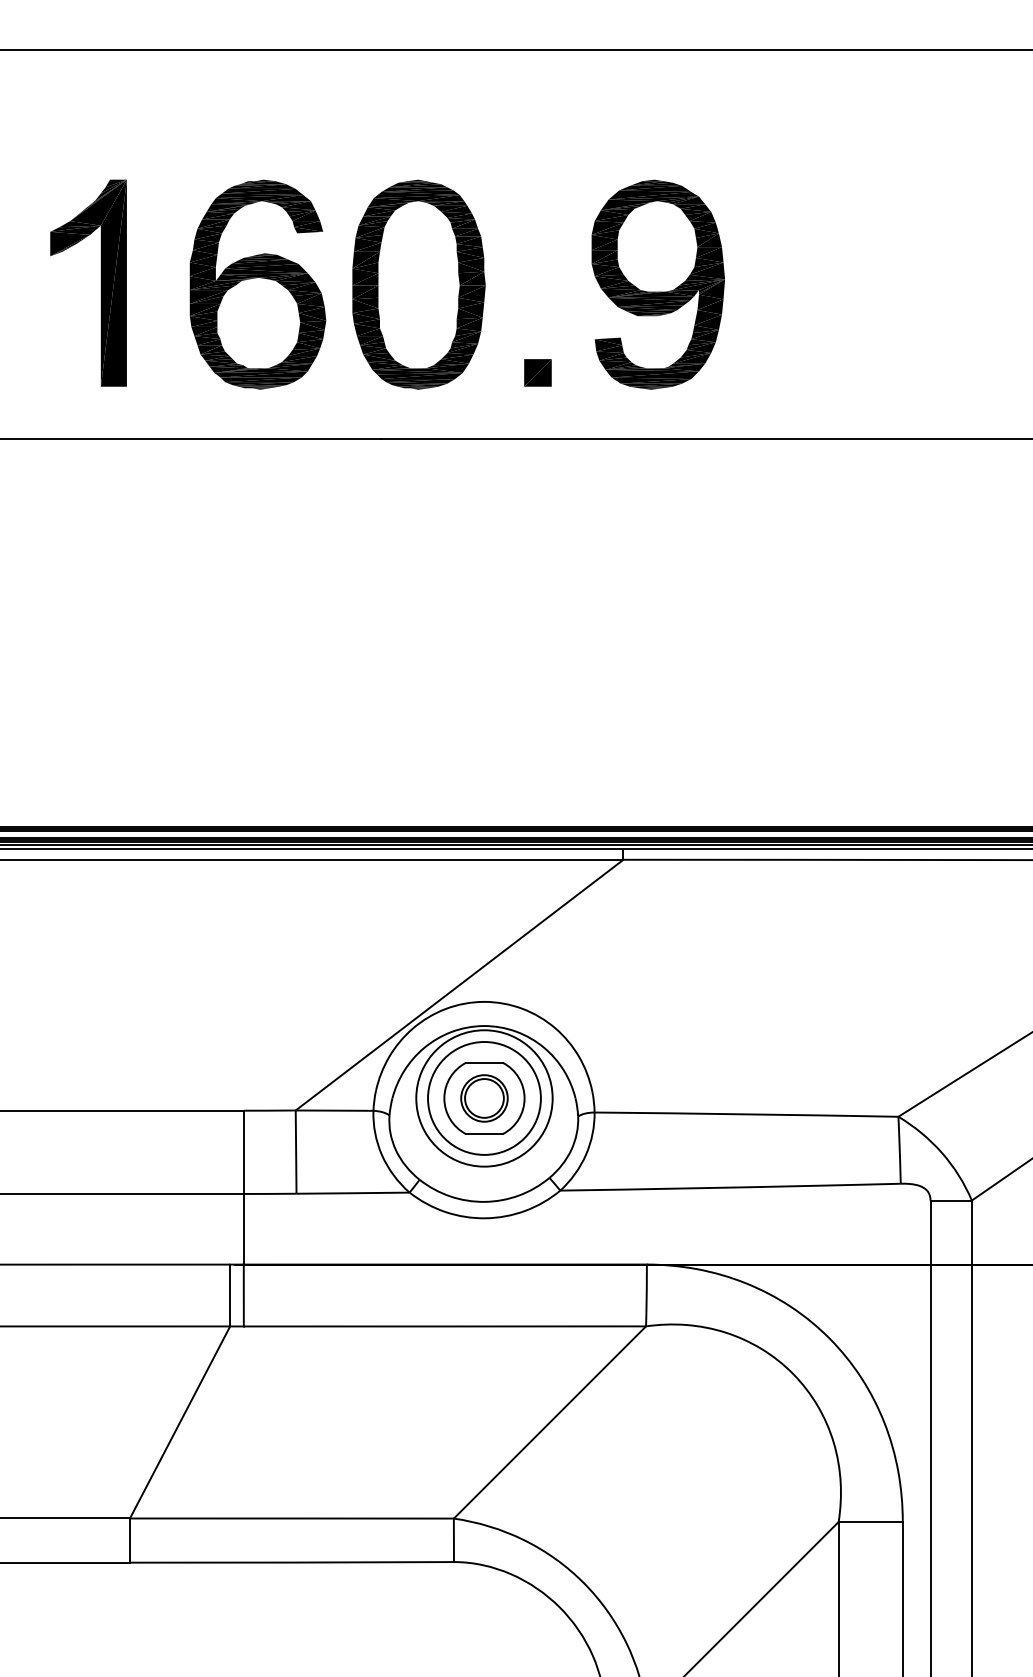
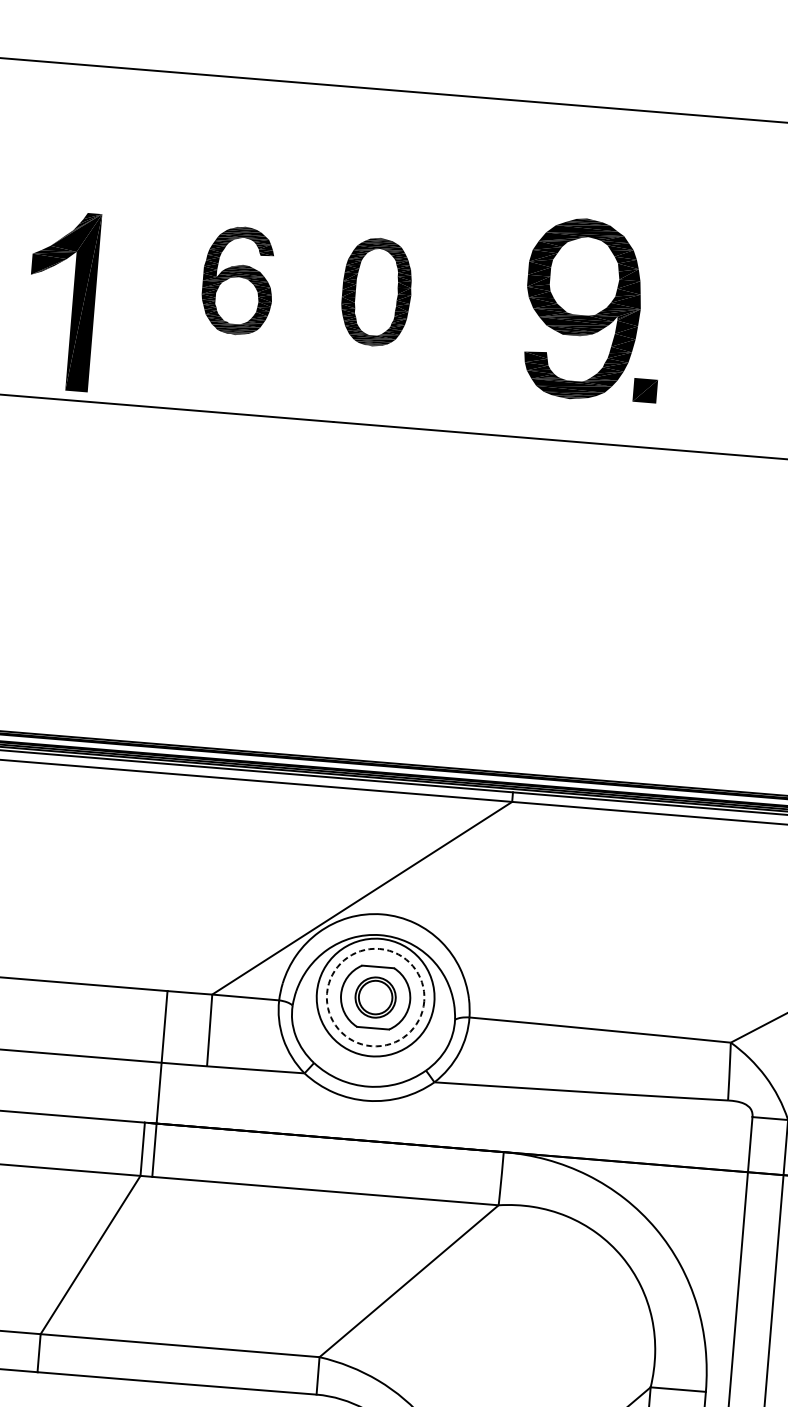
part: (100, 282) -> (72, 300), moved
part: (257, 284) -> (237, 280), size x0.6
part: (418, 284) -> (376, 292), size x0.6
part: (537, 372) -> (644, 390), moved
circle: (484, 1098) -> (375, 997), solid -> dashed

